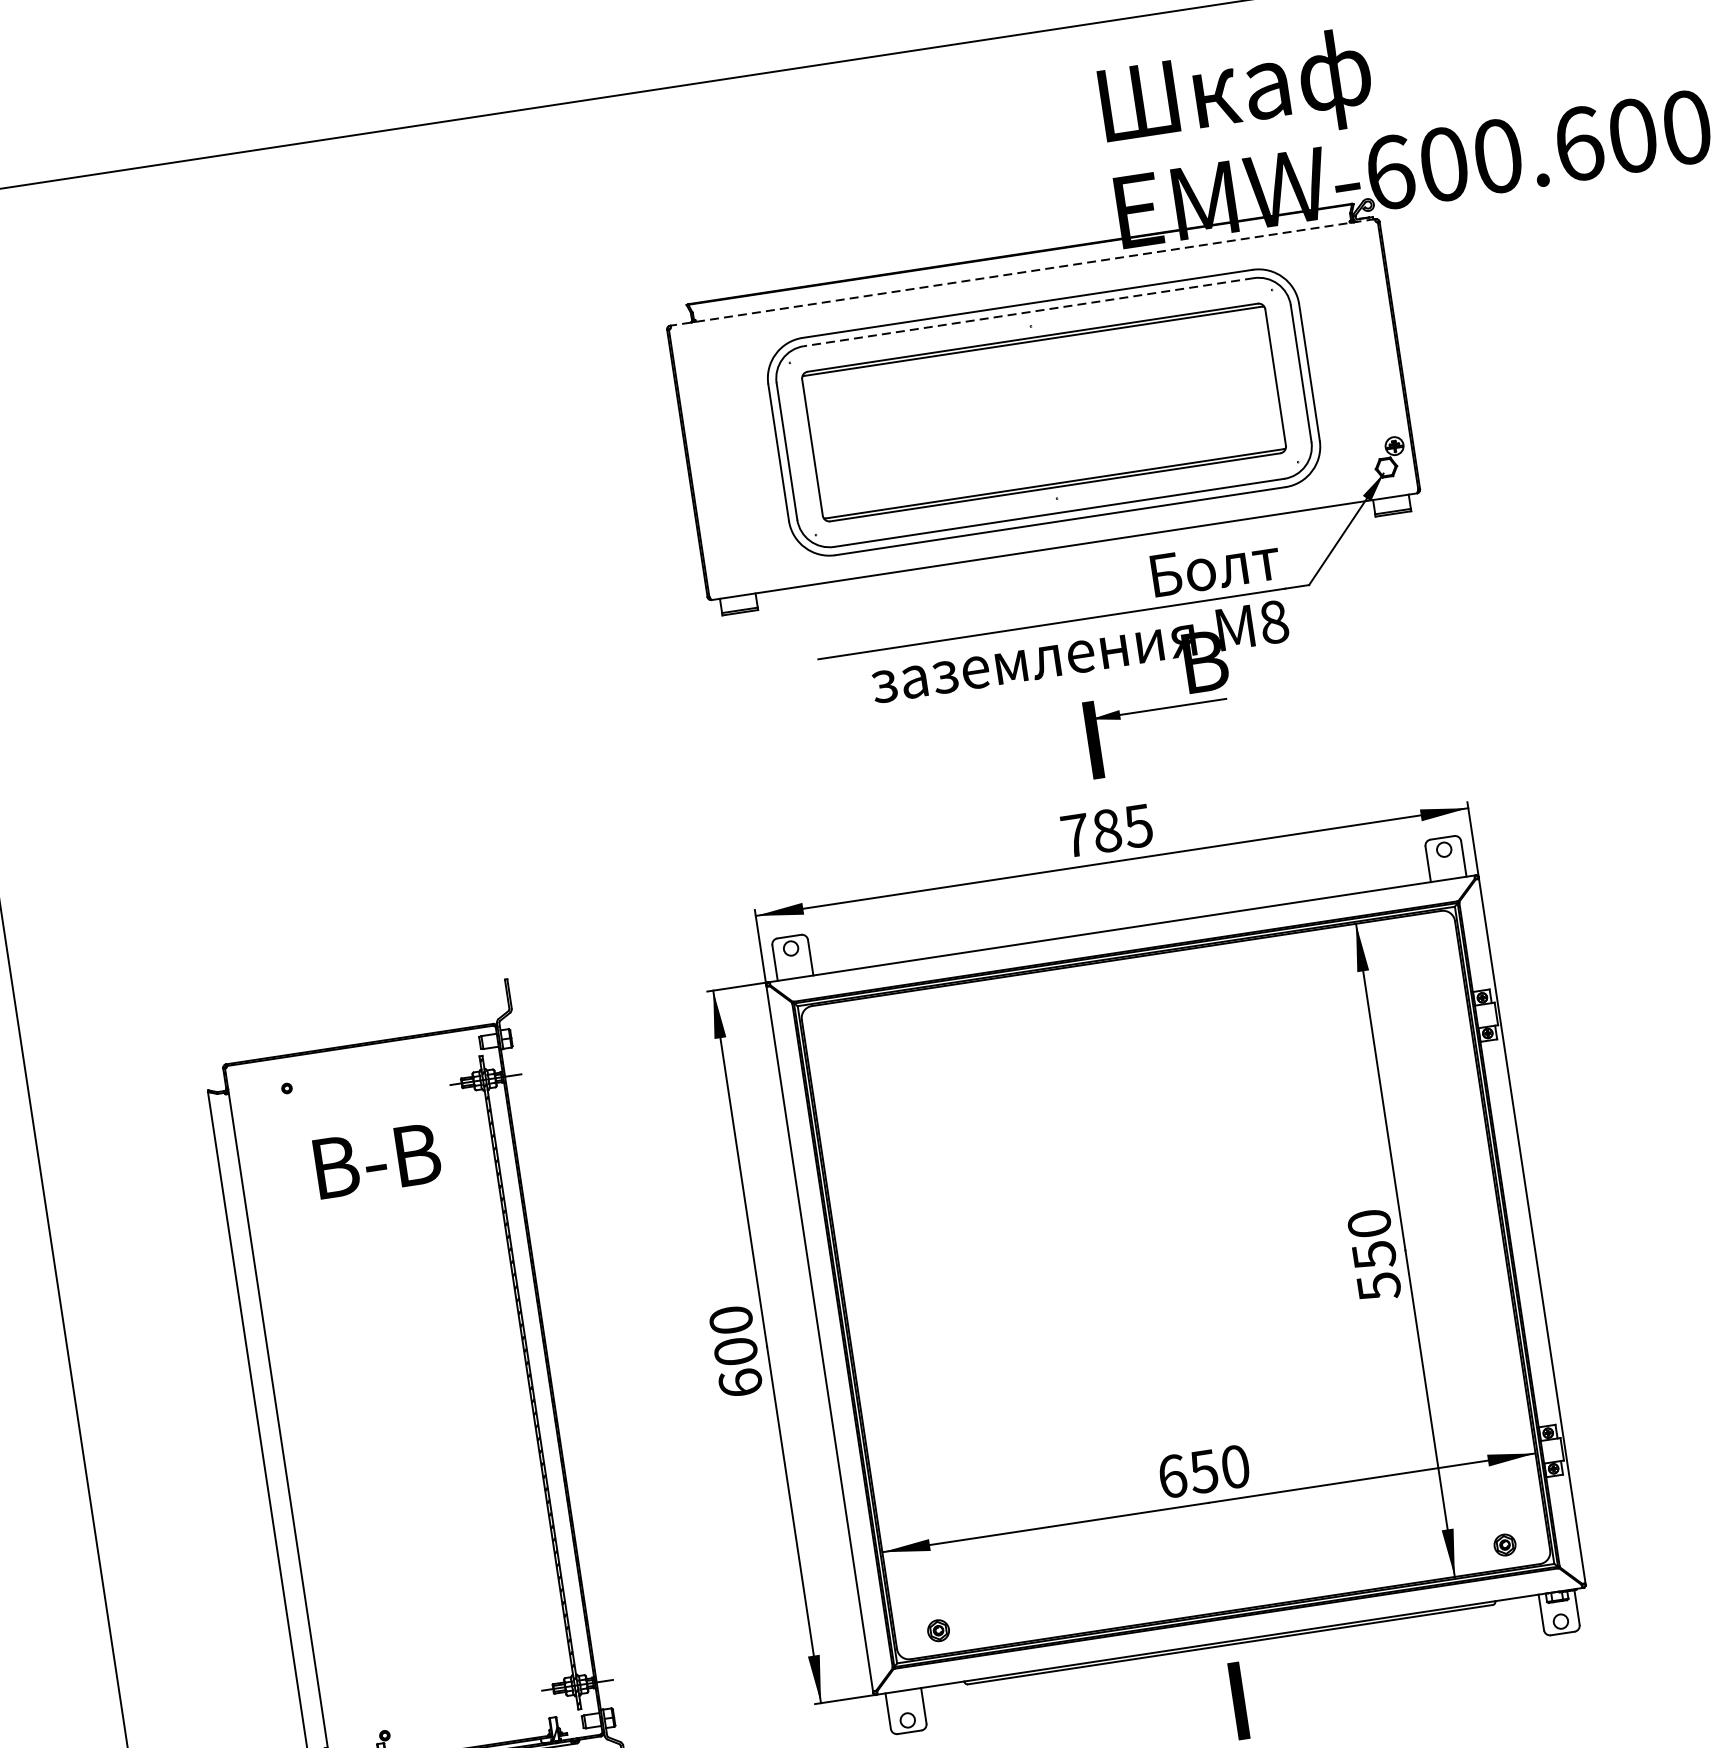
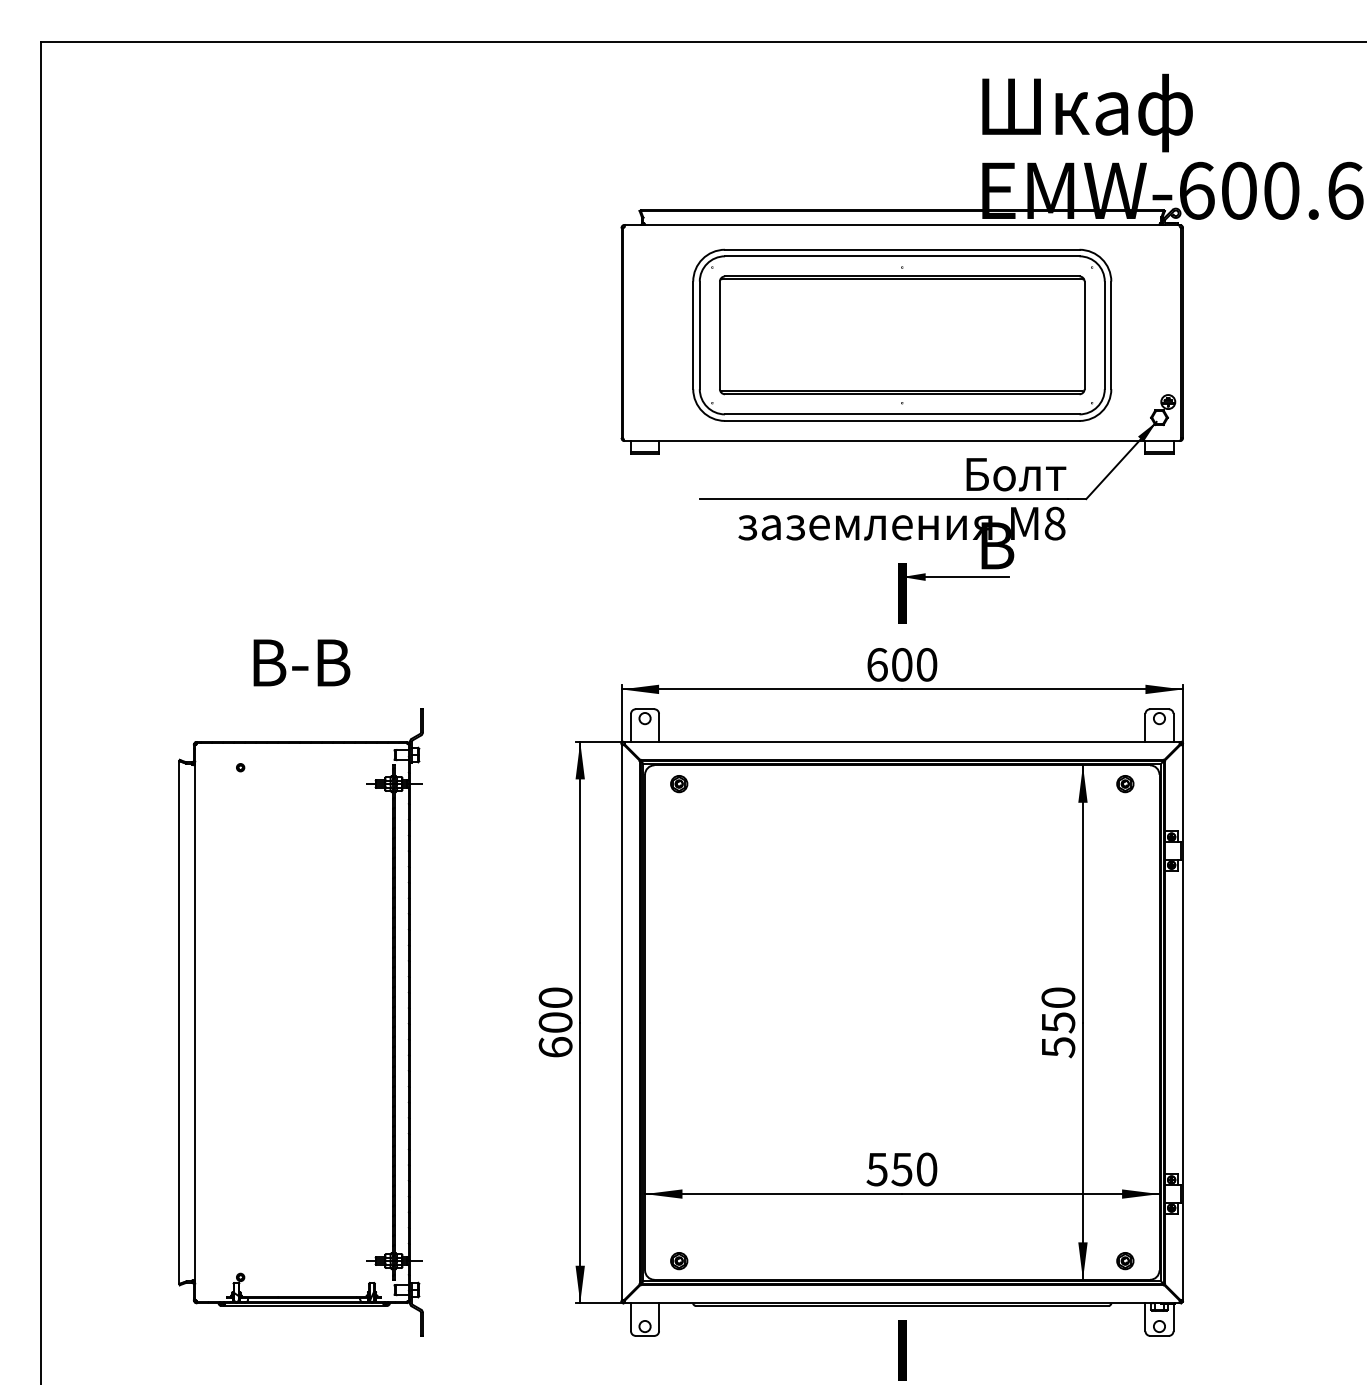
line: (1023, 273) -> (902, 225), dashed -> solid
line: (1027, 312) -> (901, 256), dashed -> solid
text: (1107, 830) -> (902, 664), 785 -> 600
part: (1413, 939) -> (1125, 784), added
part: (847, 1025) -> (679, 784), added
text: (376, 1160) -> (301, 662), moved
text: (1171, 1476) -> (876, 1169), 650 -> 550

